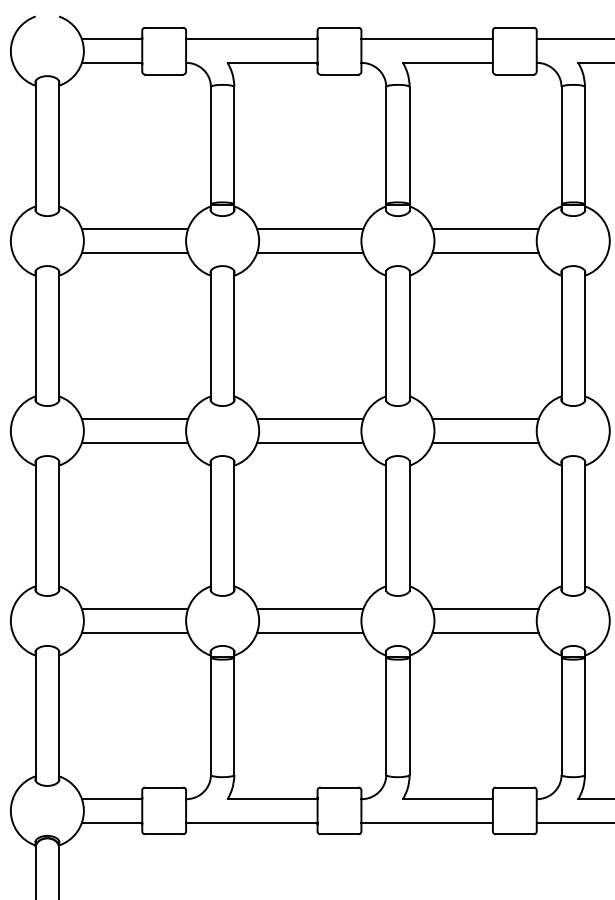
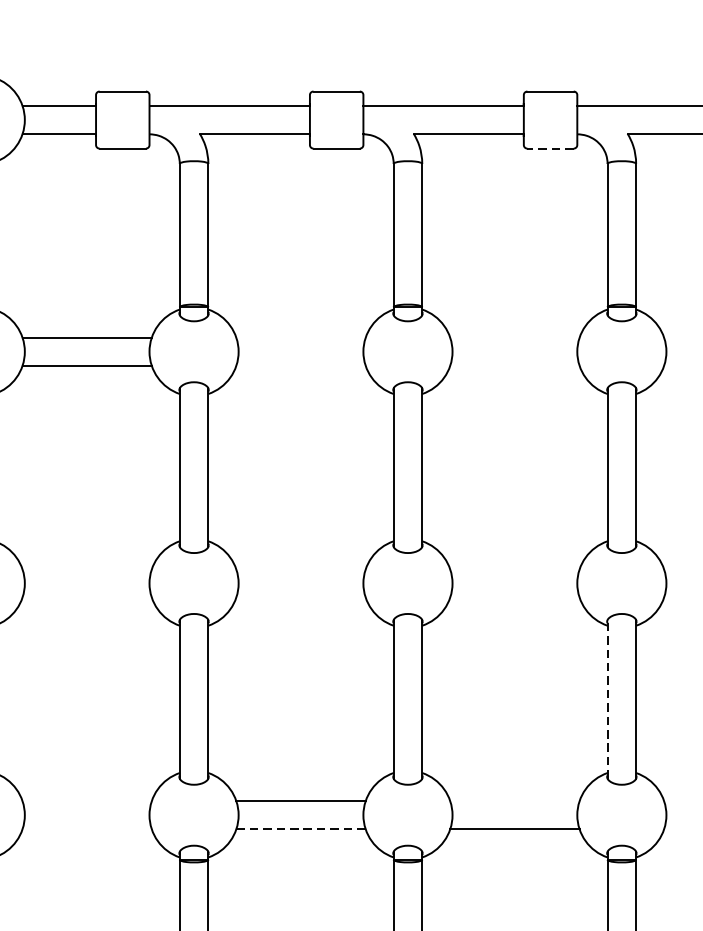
line: (514, 74) -> (550, 148), solid -> dashed
line: (310, 229) -> (301, 337), removed
line: (485, 229) -> (514, 337), removed
line: (310, 252) -> (301, 365), removed
line: (485, 252) -> (514, 365), removed
line: (134, 419) -> (86, 569), removed
line: (310, 419) -> (301, 569), removed
line: (485, 419) -> (514, 569), removed
line: (134, 442) -> (86, 597), removed
line: (310, 442) -> (301, 597), removed
line: (485, 442) -> (514, 597), removed
line: (561, 525) -> (607, 698), solid -> dashed
line: (134, 609) -> (86, 801), removed
line: (485, 609) -> (514, 801), removed
line: (134, 632) -> (86, 829), removed
line: (310, 632) -> (301, 829), solid -> dashed

